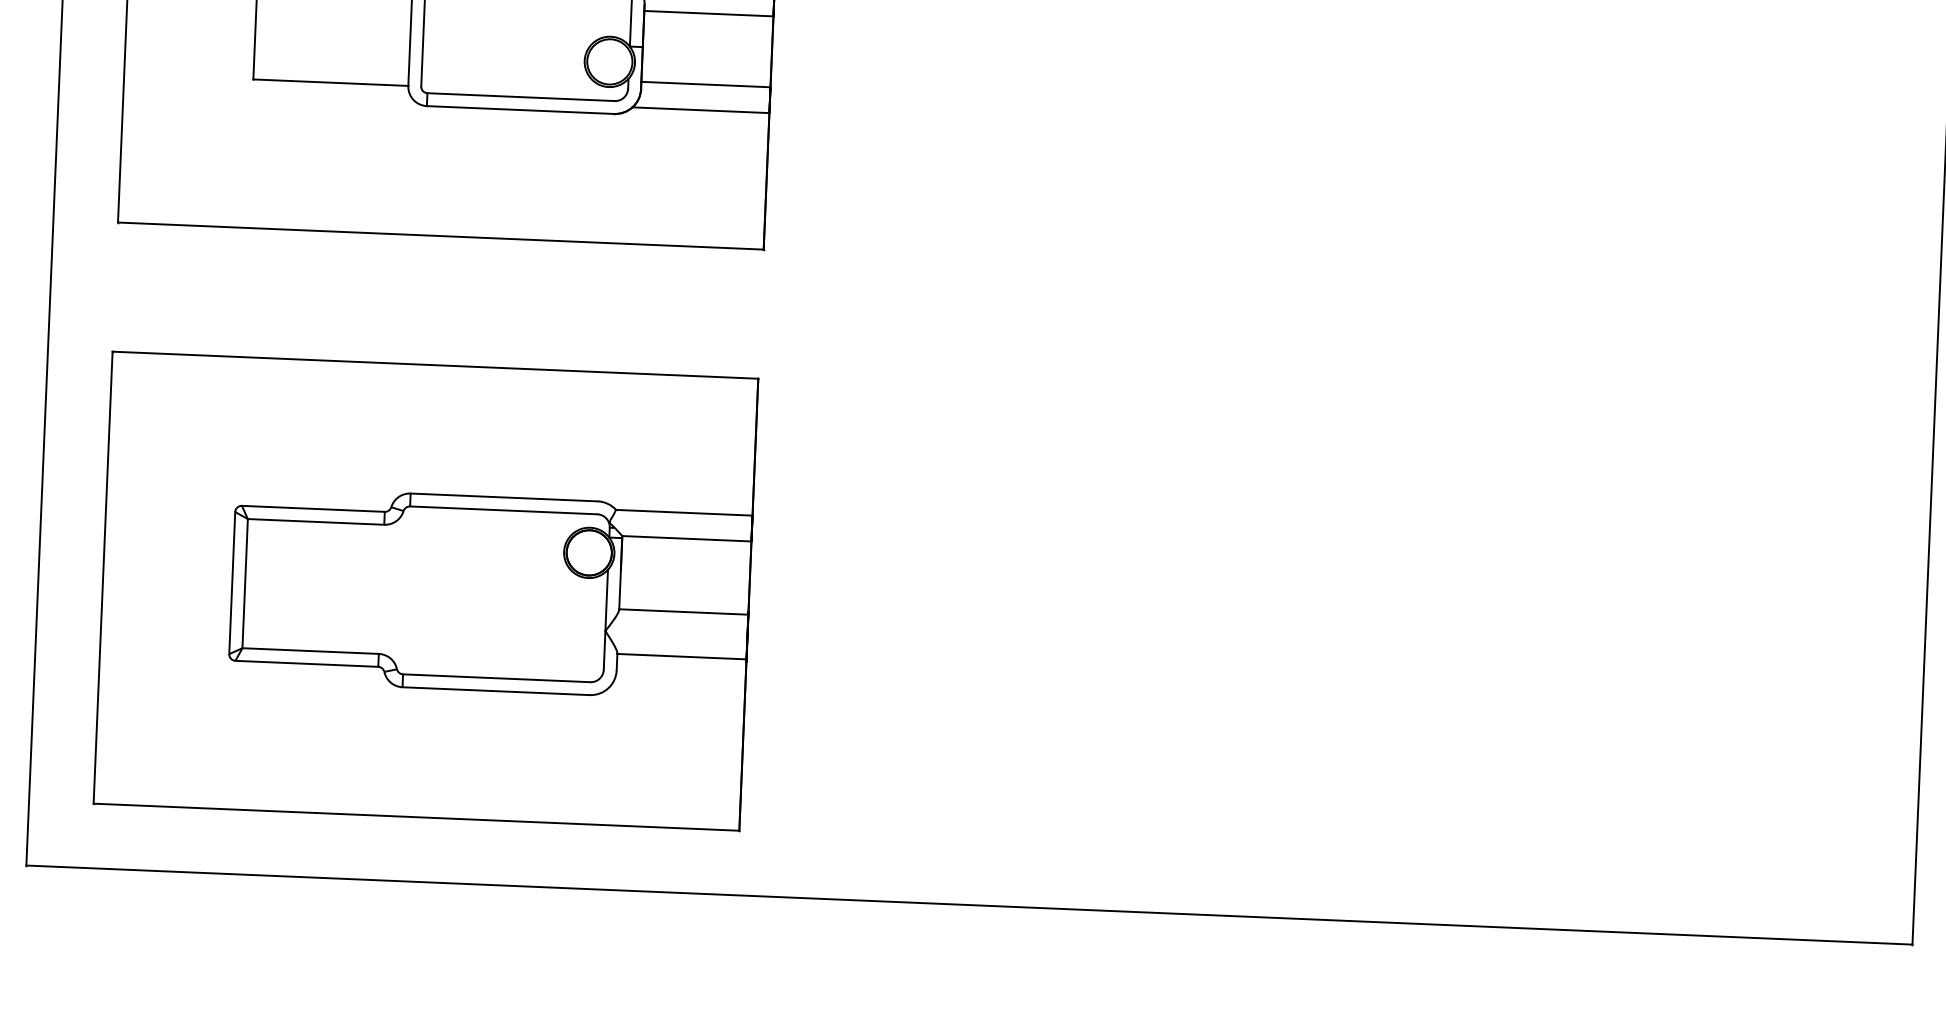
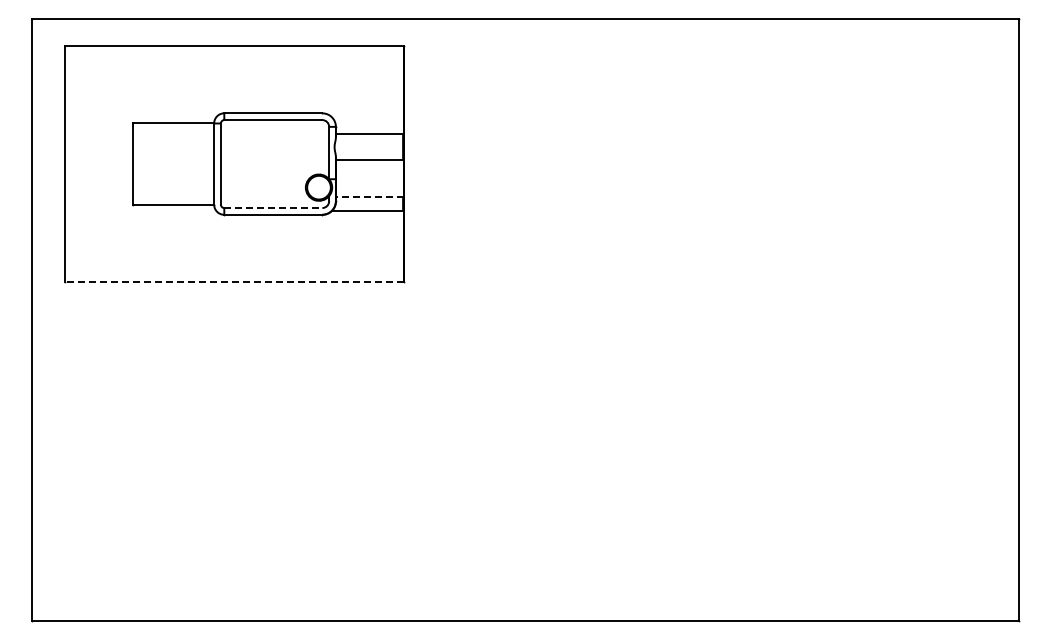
line: (705, 84) -> (369, 197), solid -> dashed
line: (521, 98) -> (273, 208), solid -> dashed
line: (439, 236) -> (233, 282), solid -> dashed
part: (426, 591) -> (234, 468), removed

